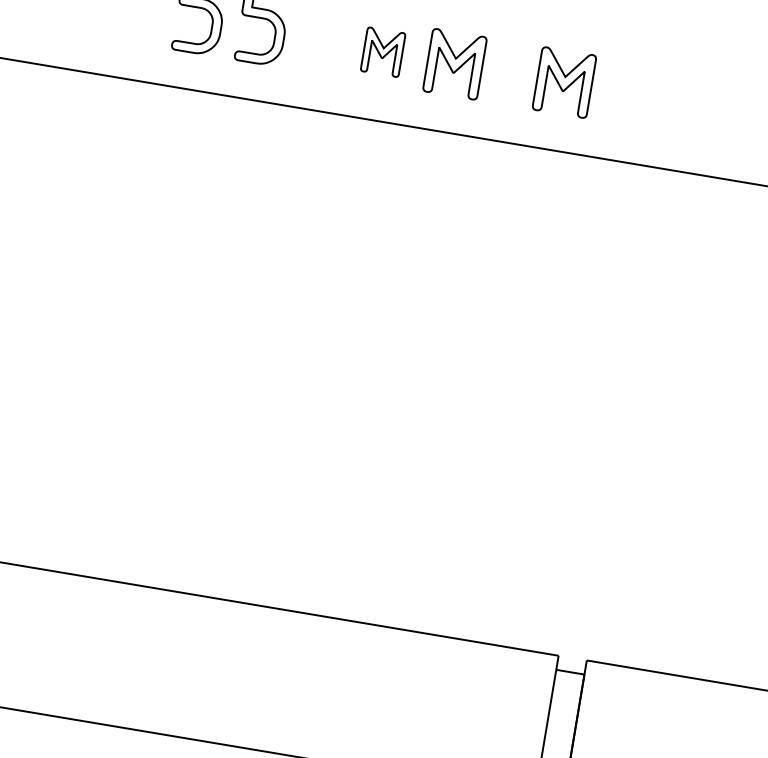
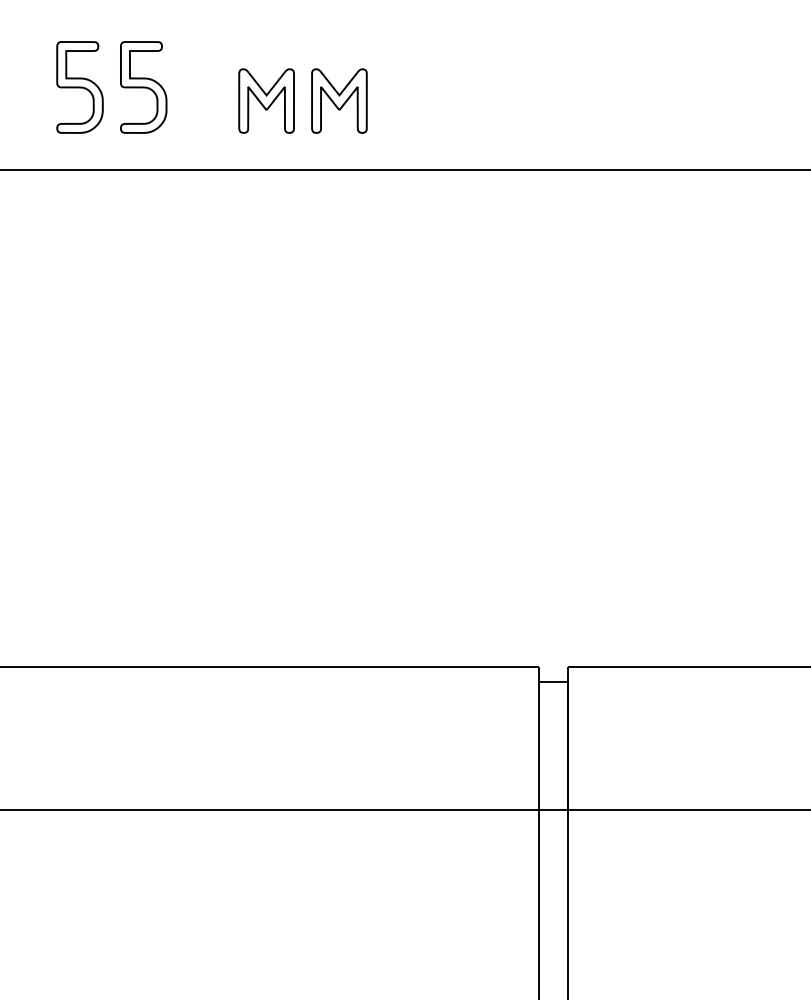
part: (383, 51) -> (266, 100), size x1.43
part: (564, 82) -> (450, 100), removed

